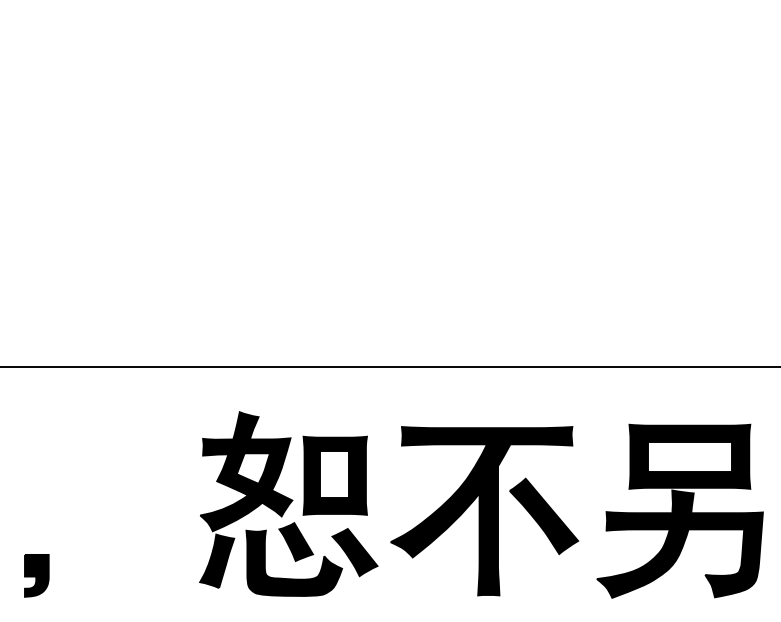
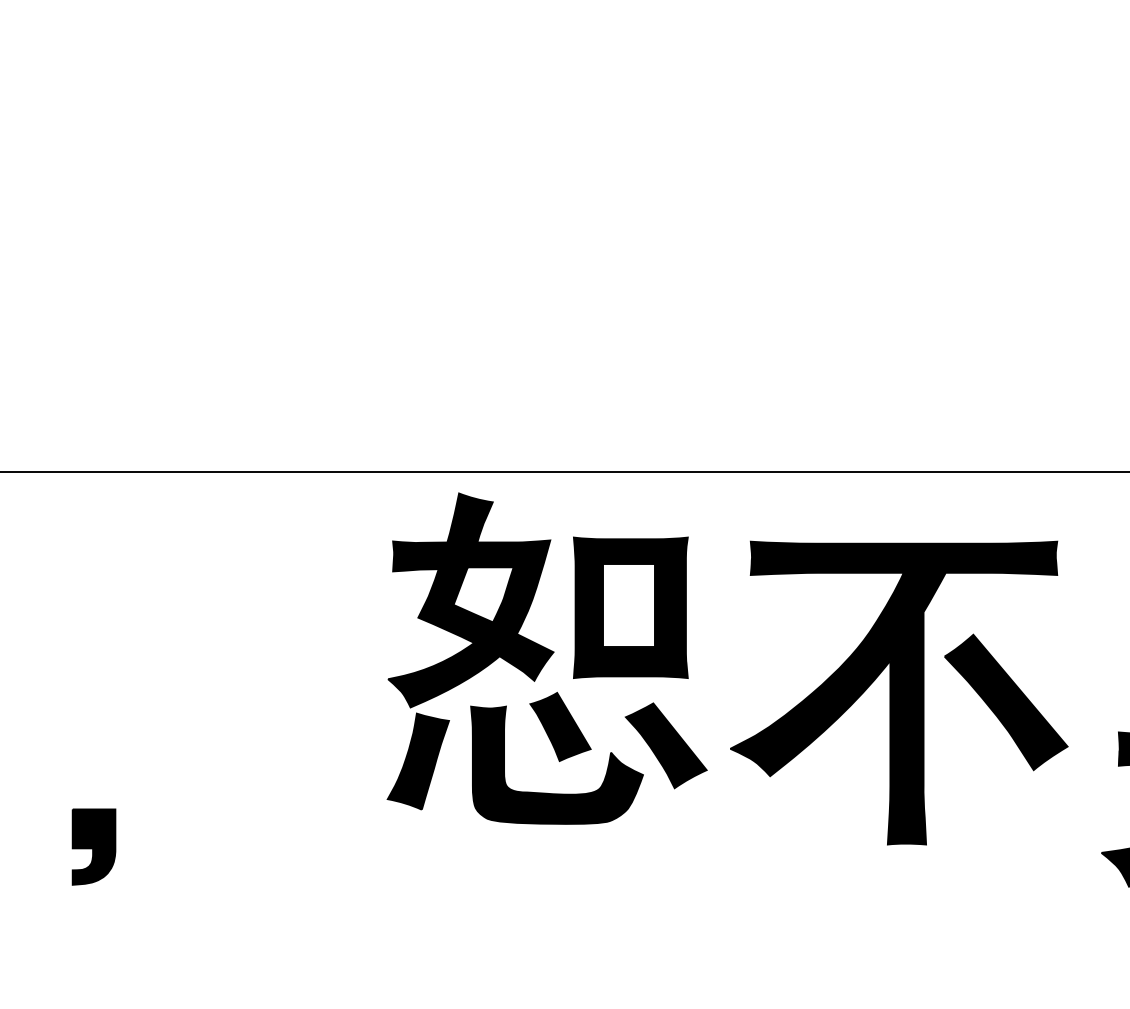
part: (288, 503) -> (546, 657), moved
part: (484, 511) -> (899, 693), moved

